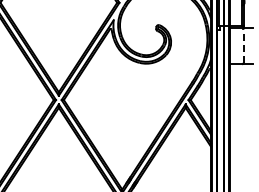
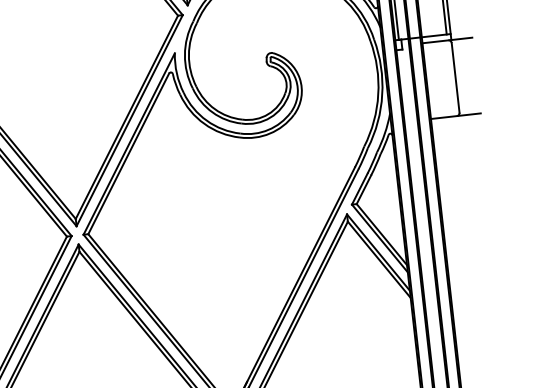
line: (243, 45) -> (455, 76), dashed -> solid

